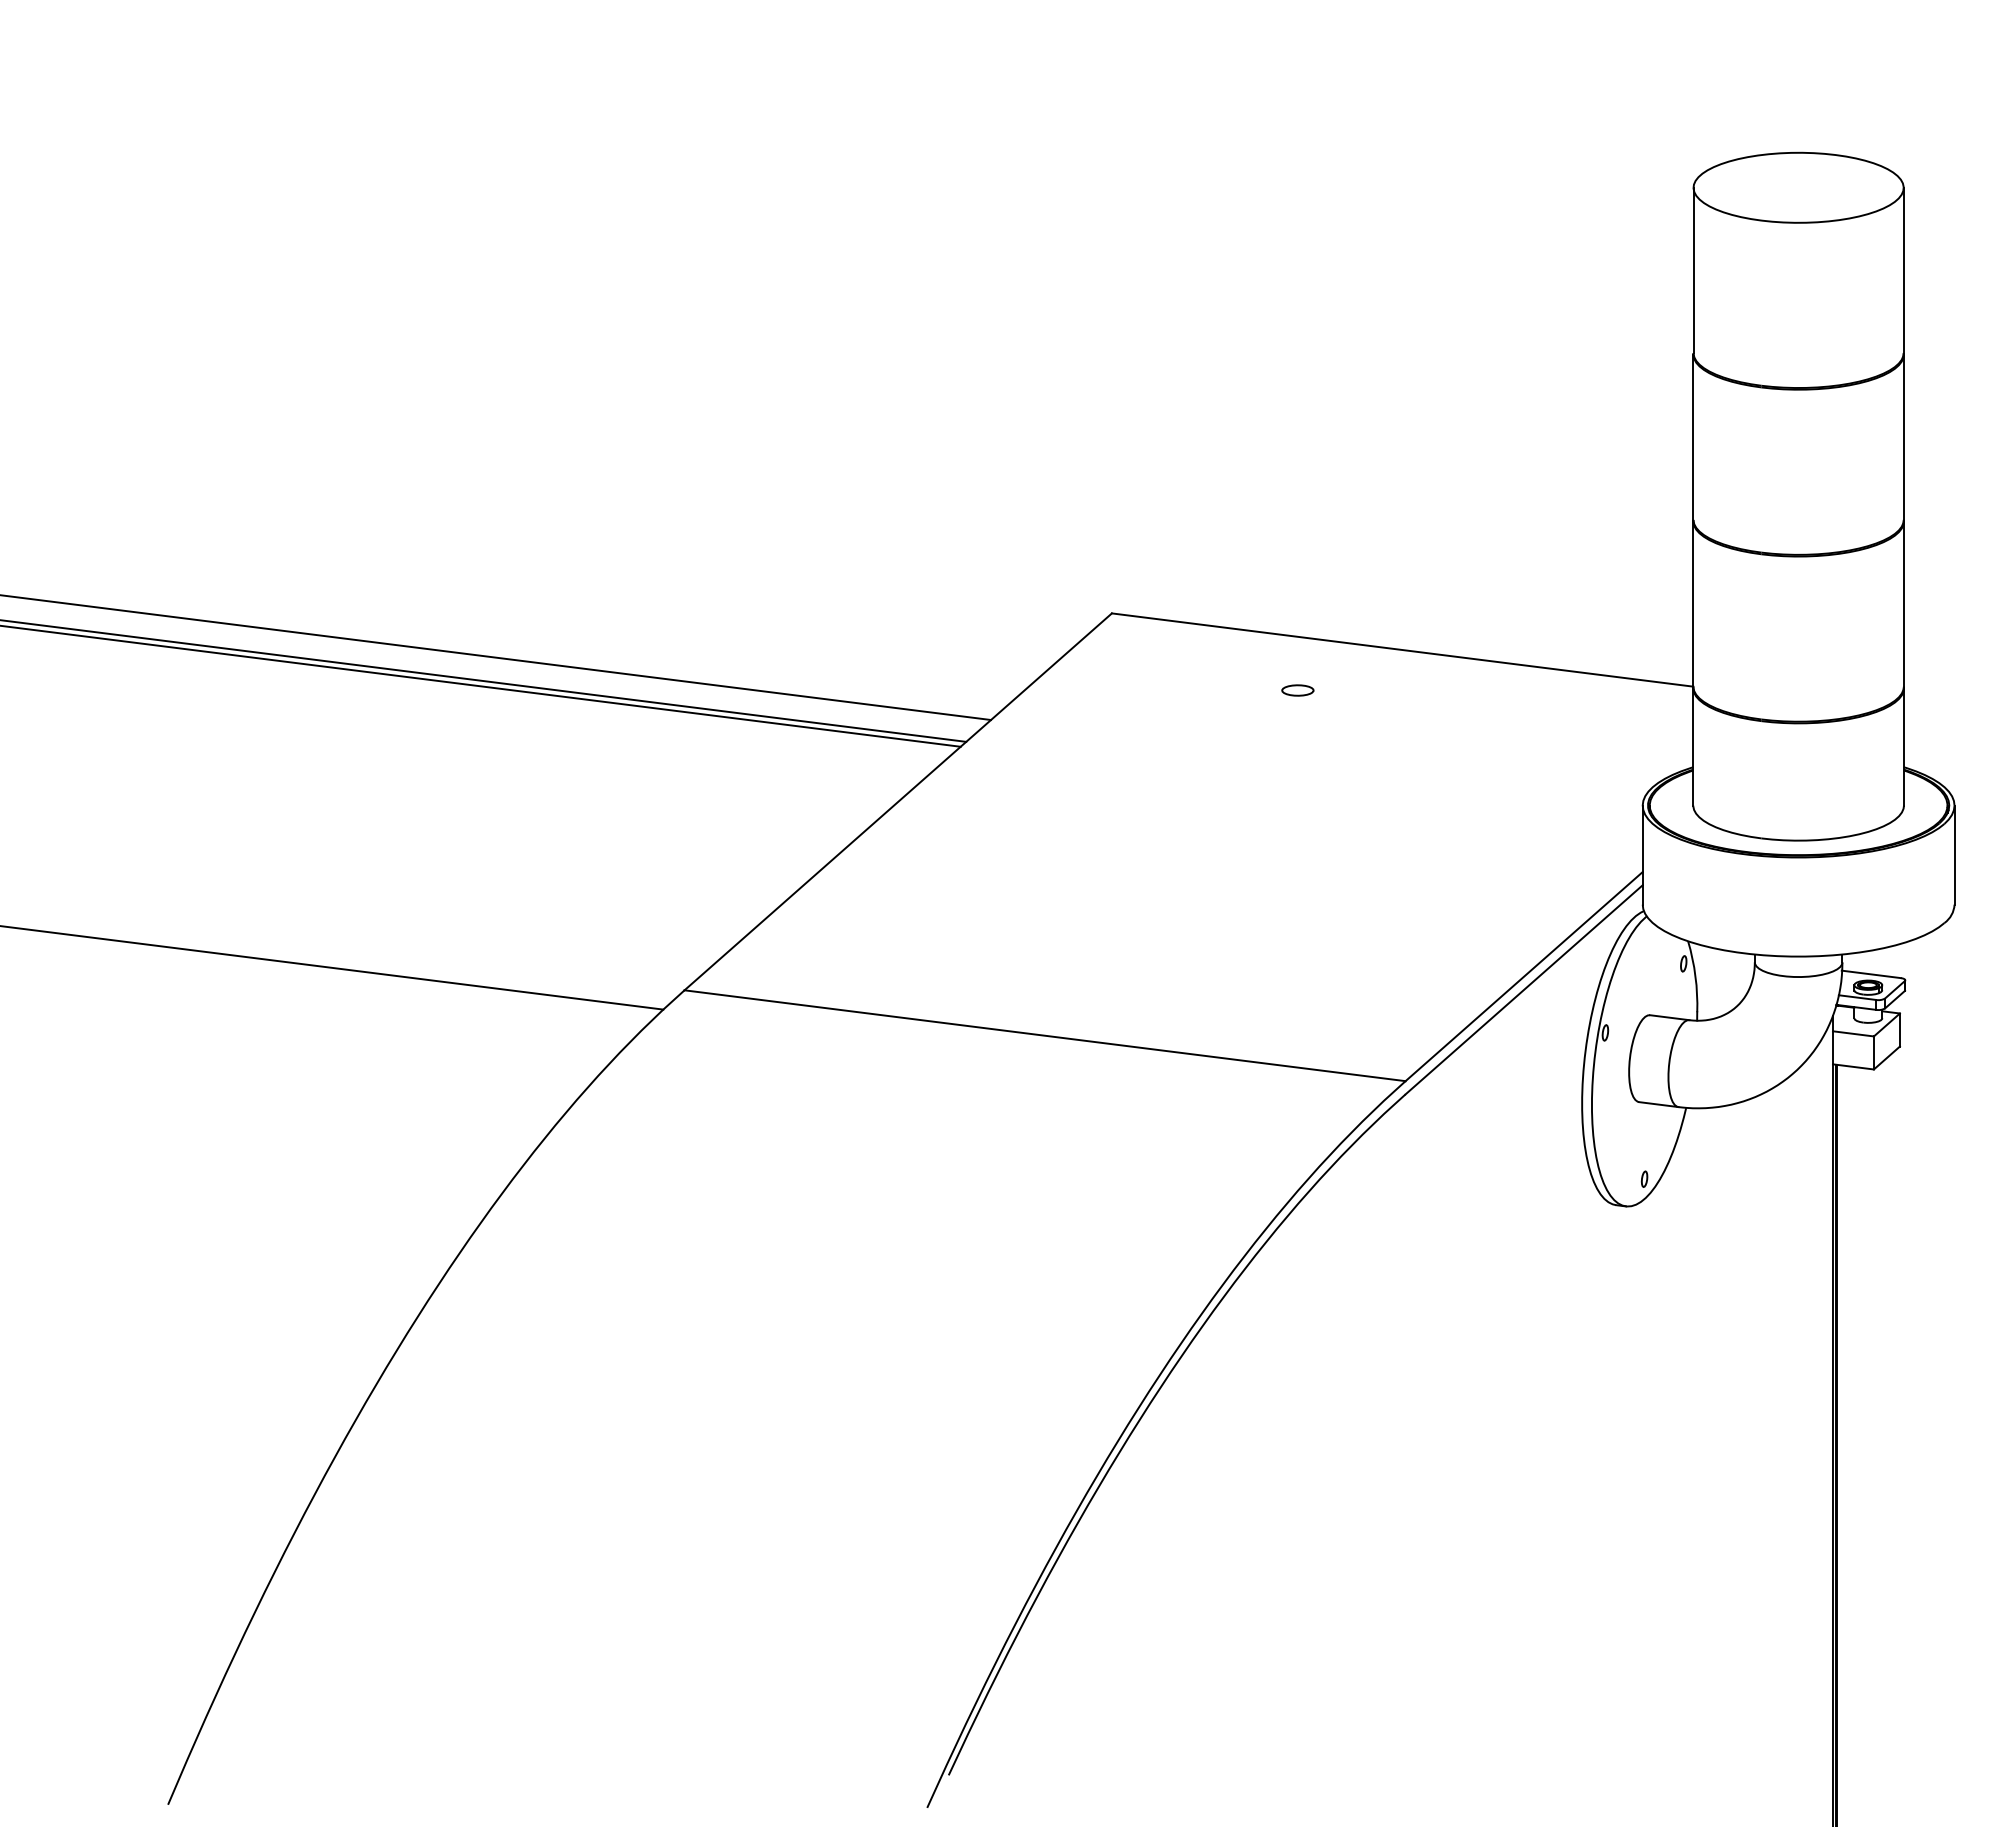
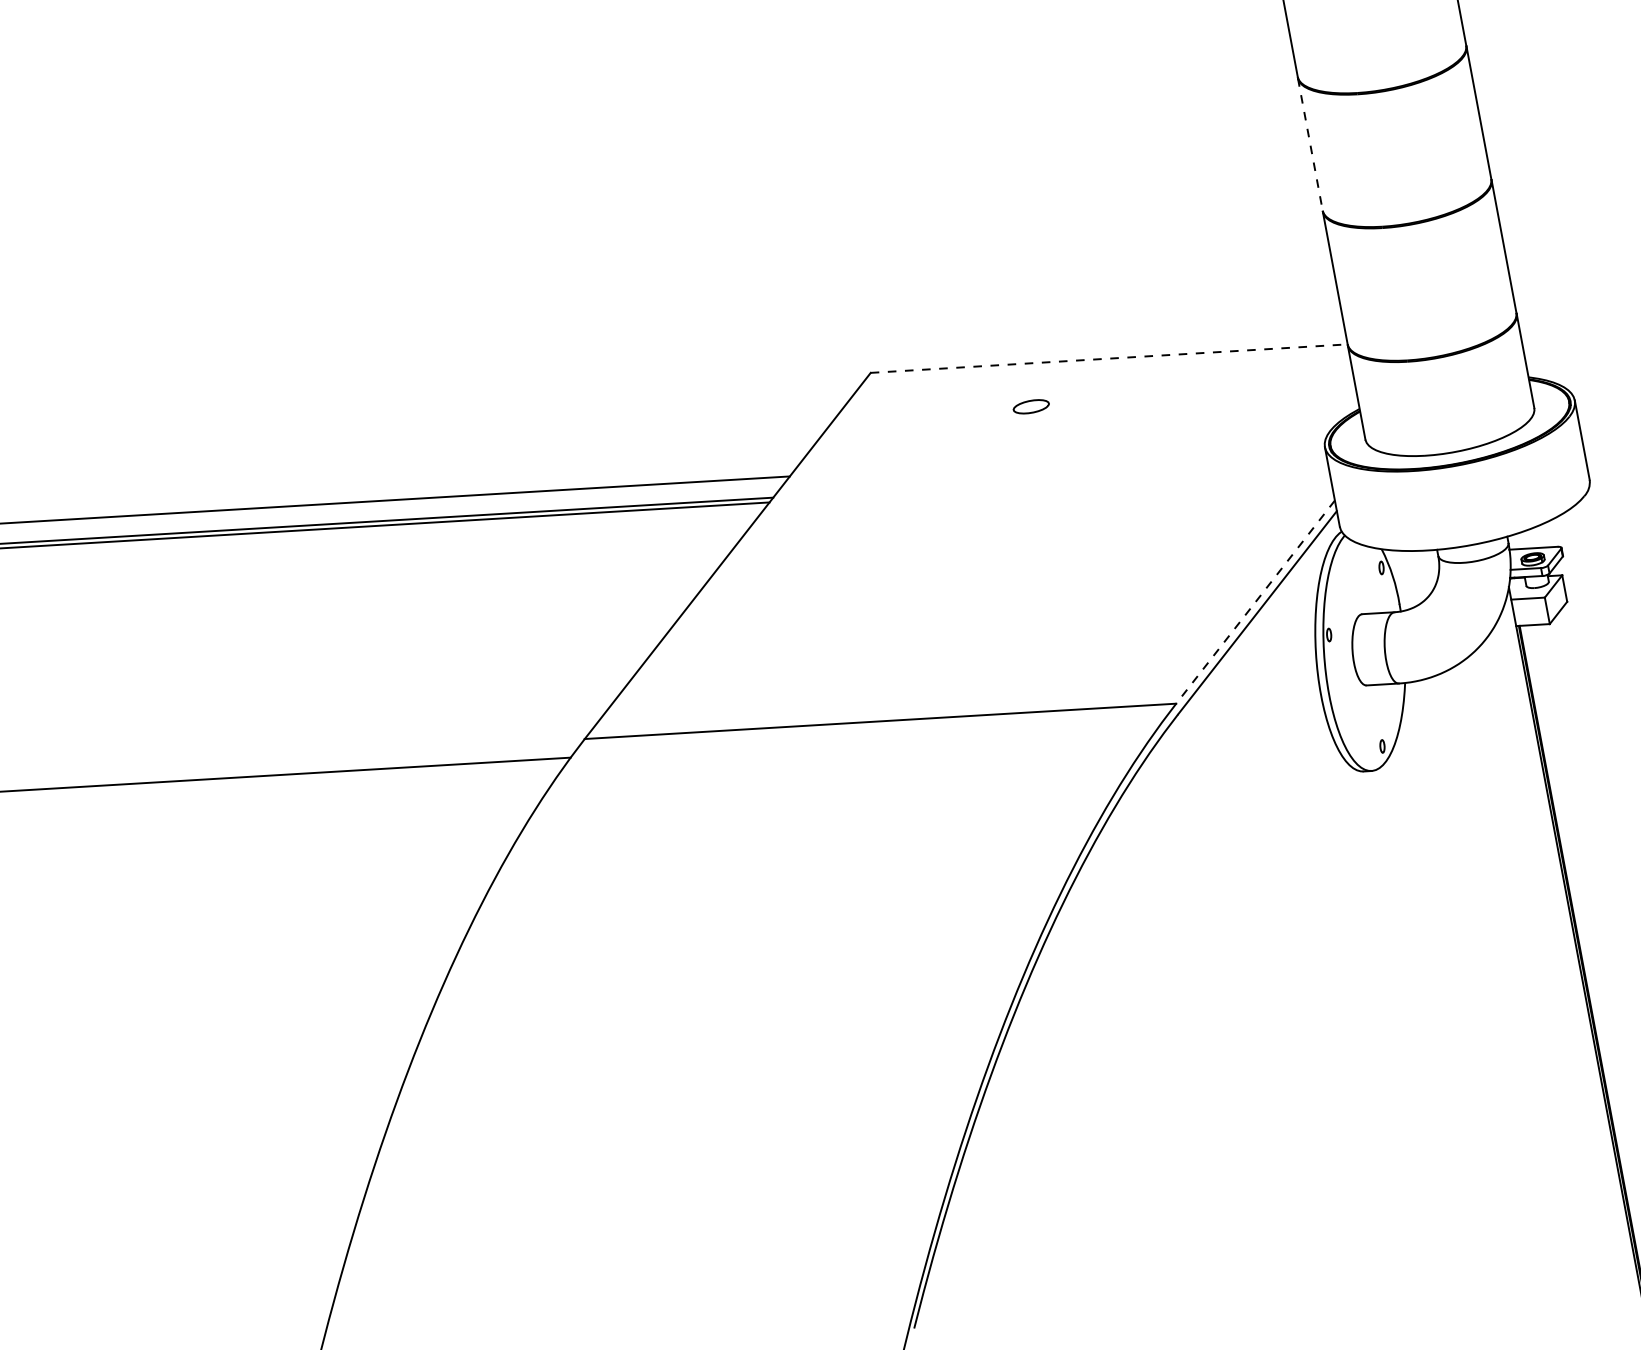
line: (1693, 437) -> (1310, 144), solid -> dashed
line: (1403, 650) -> (1109, 358), solid -> dashed
part: (1297, 690) -> (1031, 406), size x1.4
line: (1523, 976) -> (1255, 602), solid -> dashed

